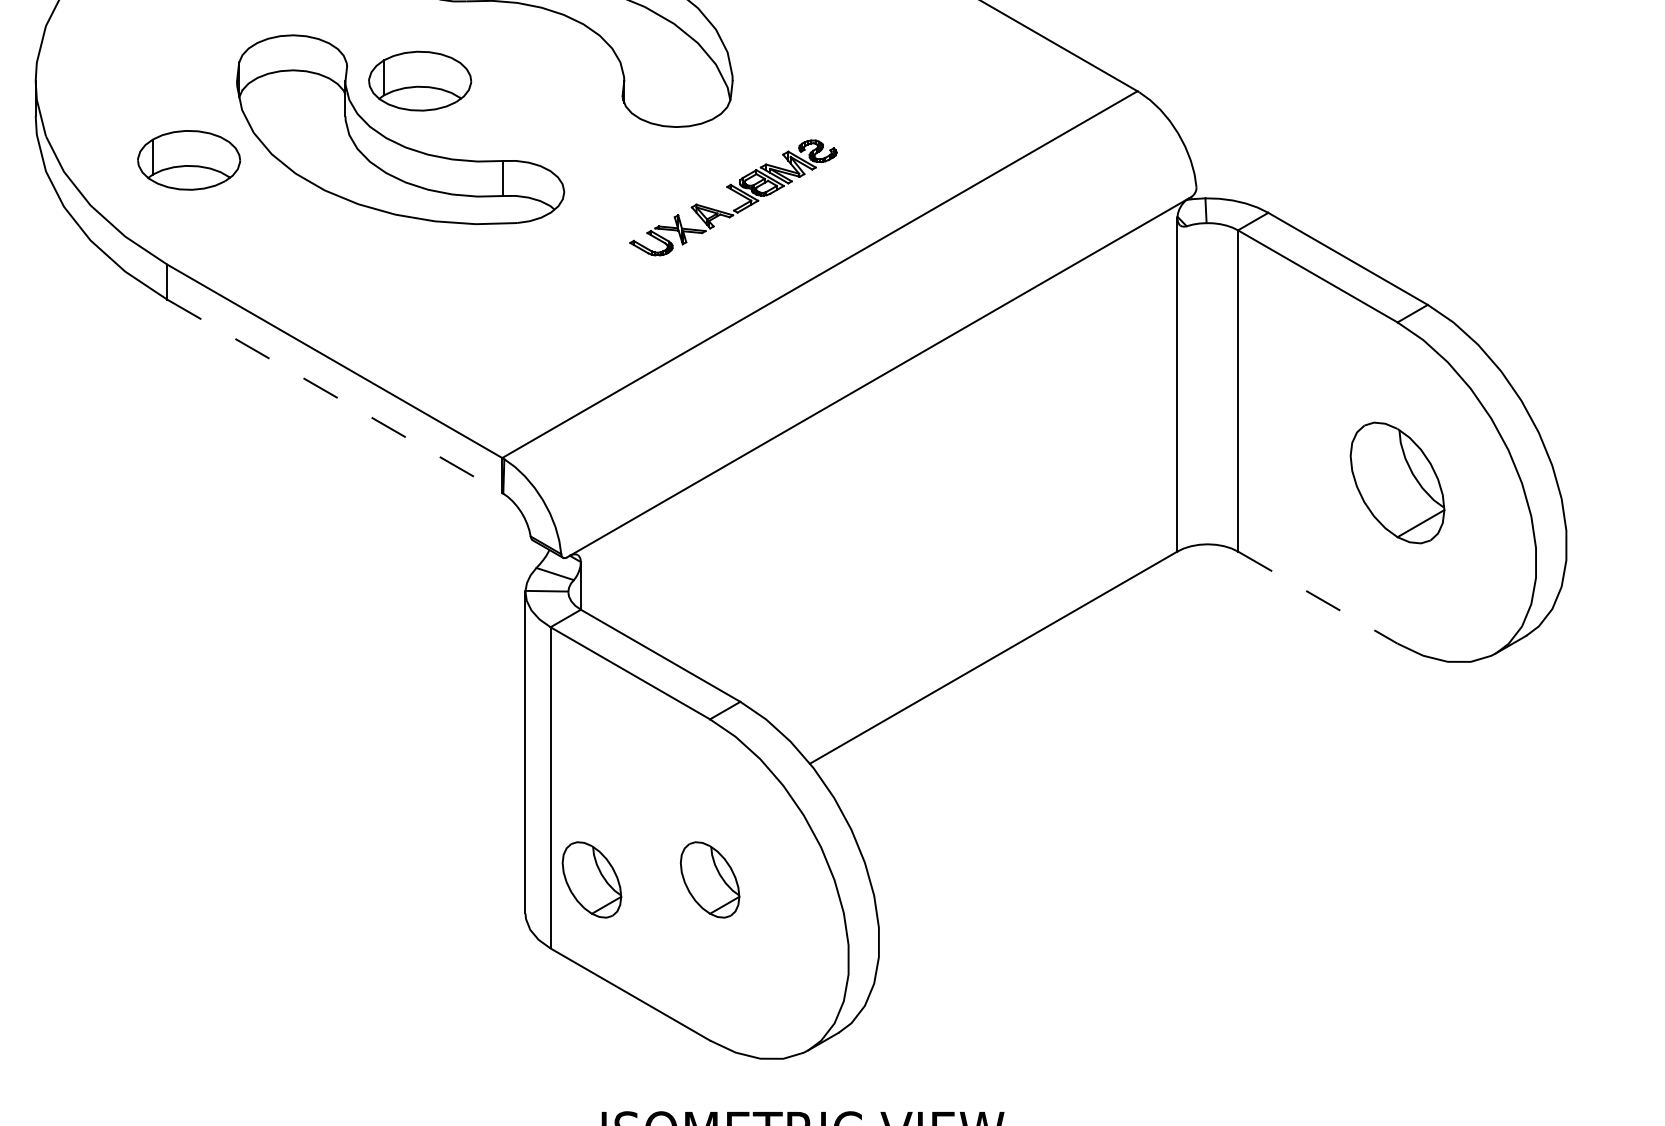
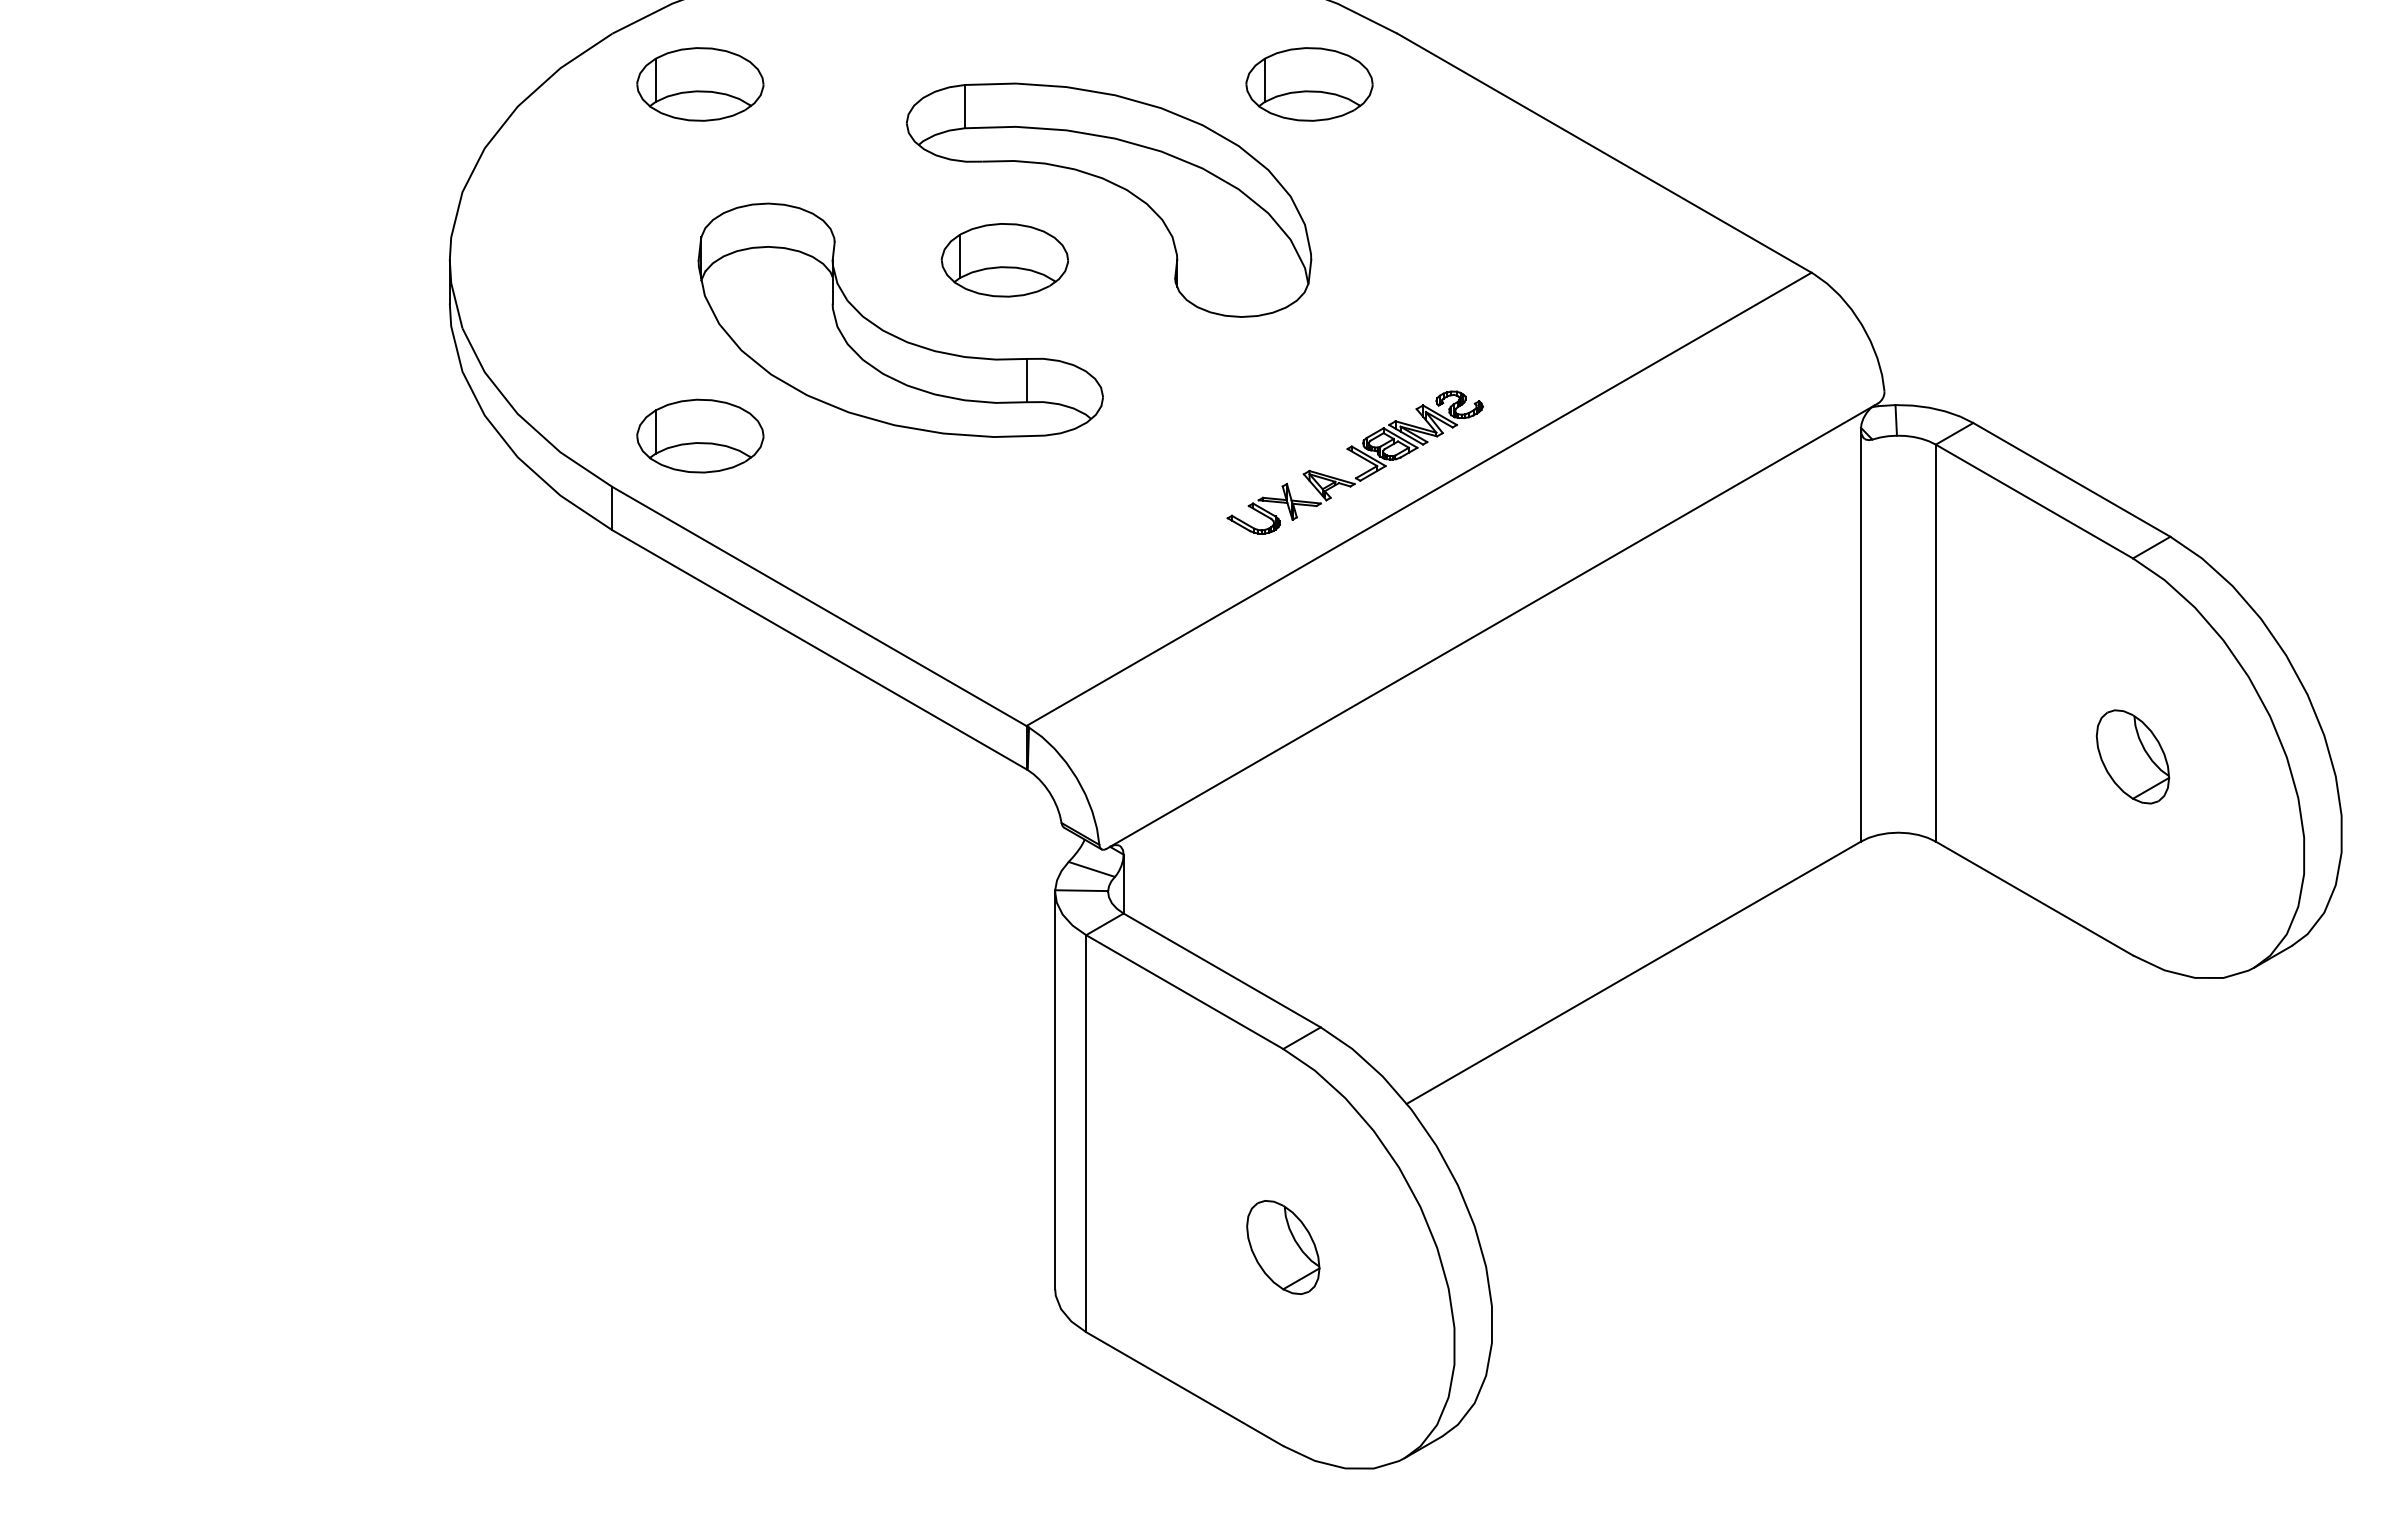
part: (419, 81) -> (1004, 260), moved
part: (189, 159) -> (700, 435), moved
part: (736, 193) -> (1358, 456), moved
line: (334, 396) -> (819, 650), dashed -> solid
part: (1397, 482) -> (2132, 756), size x0.62
line: (1317, 597) -> (2034, 898), dashed -> solid
part: (592, 879) -> (1137, 1247), removed

